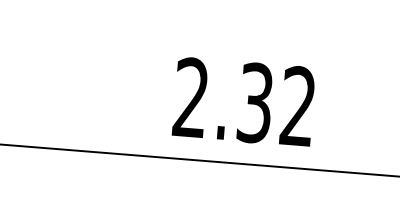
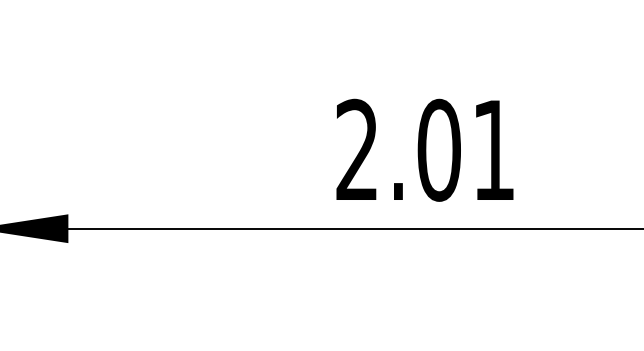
text: (276, 104) -> (465, 149), 2.32 -> 2.01

